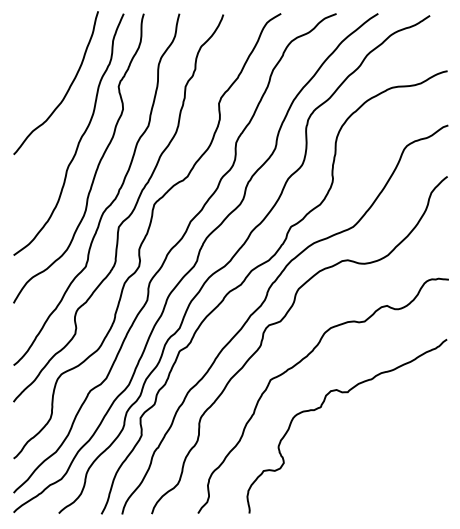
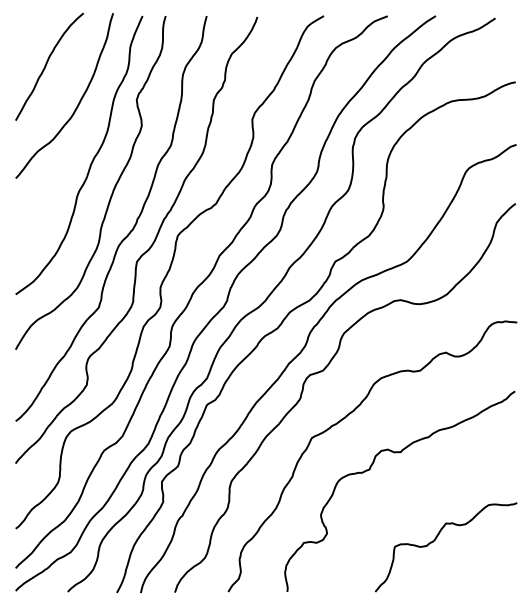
curve: (40, 57) -> (46, 66), added
curve: (378, 468) -> (436, 540), added

